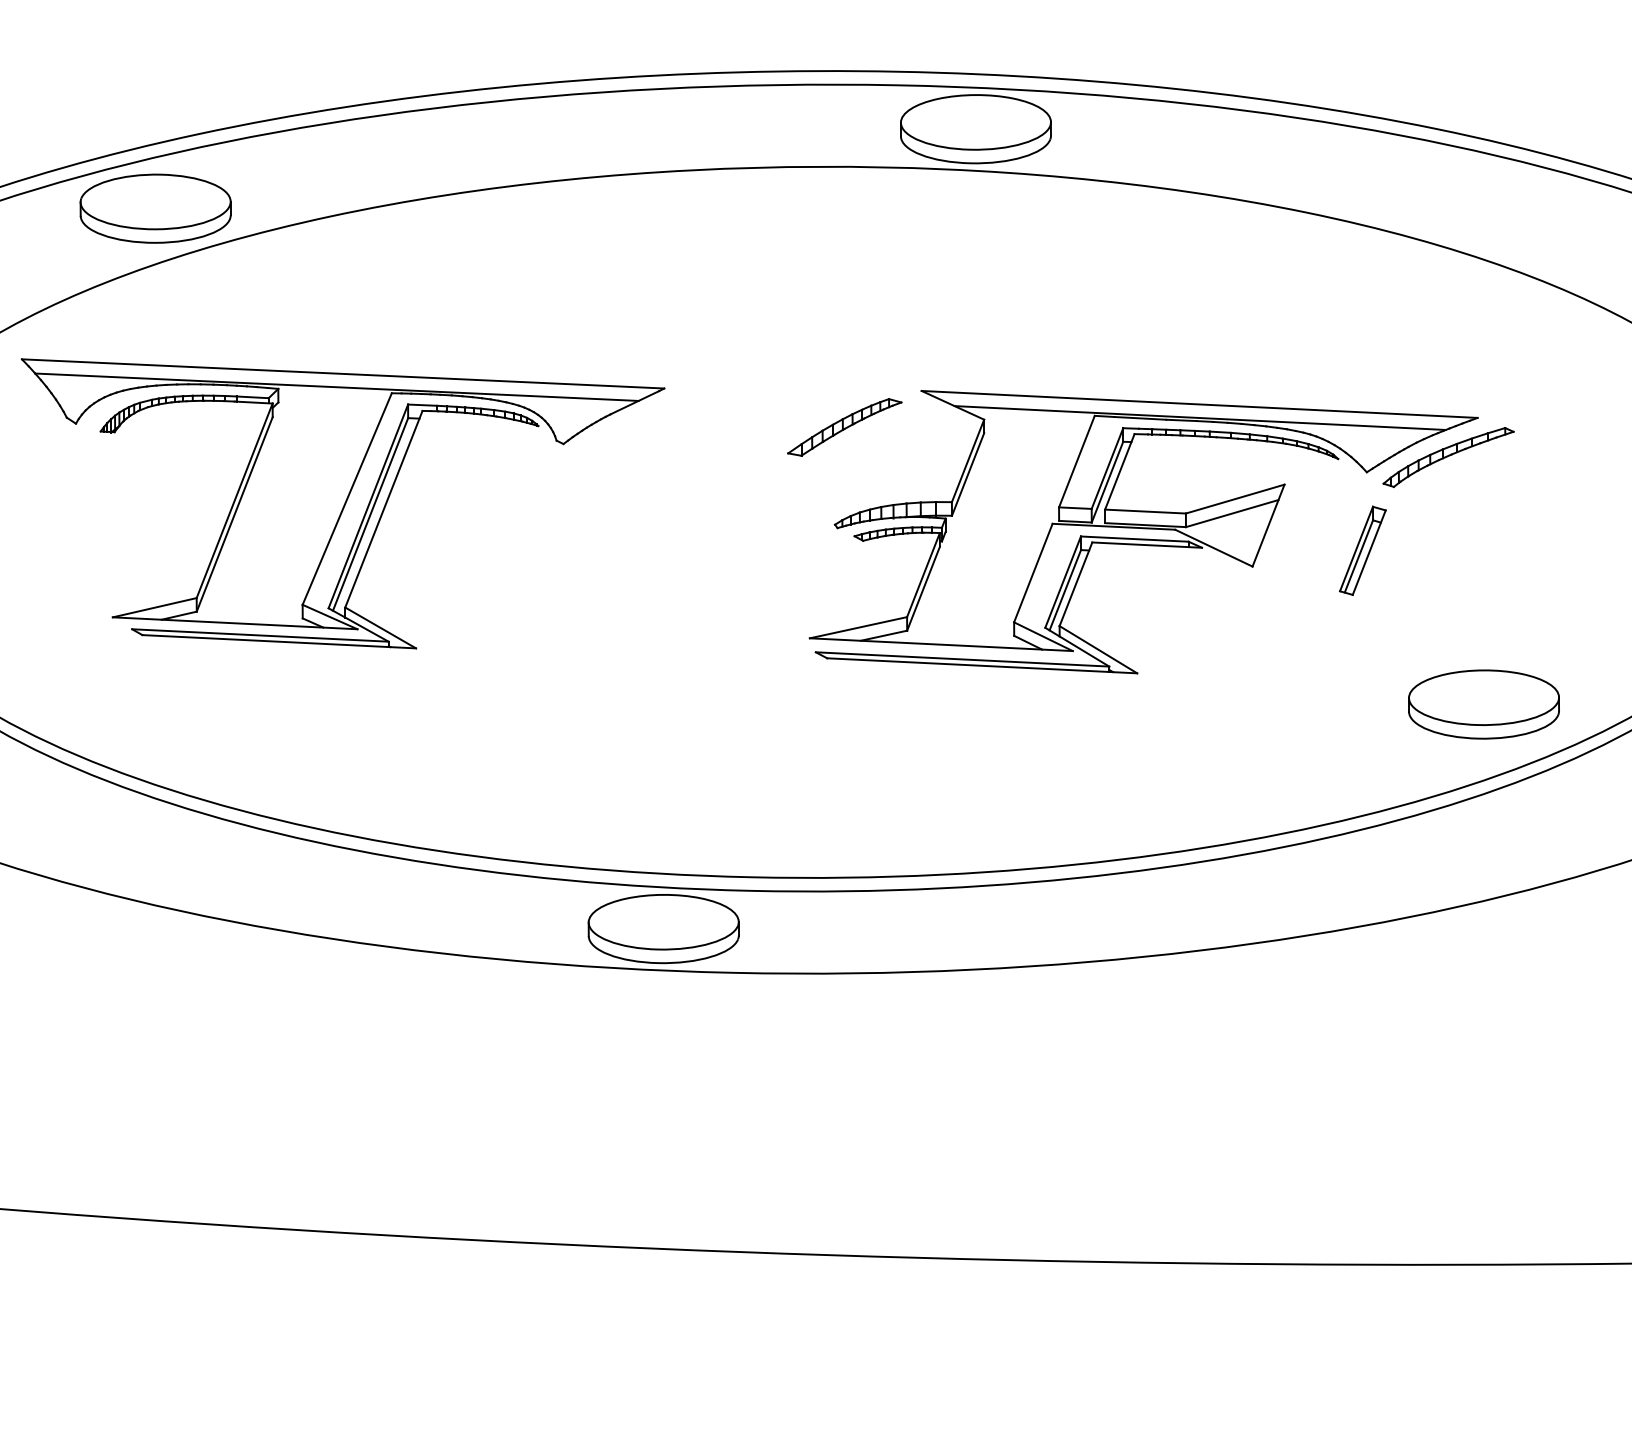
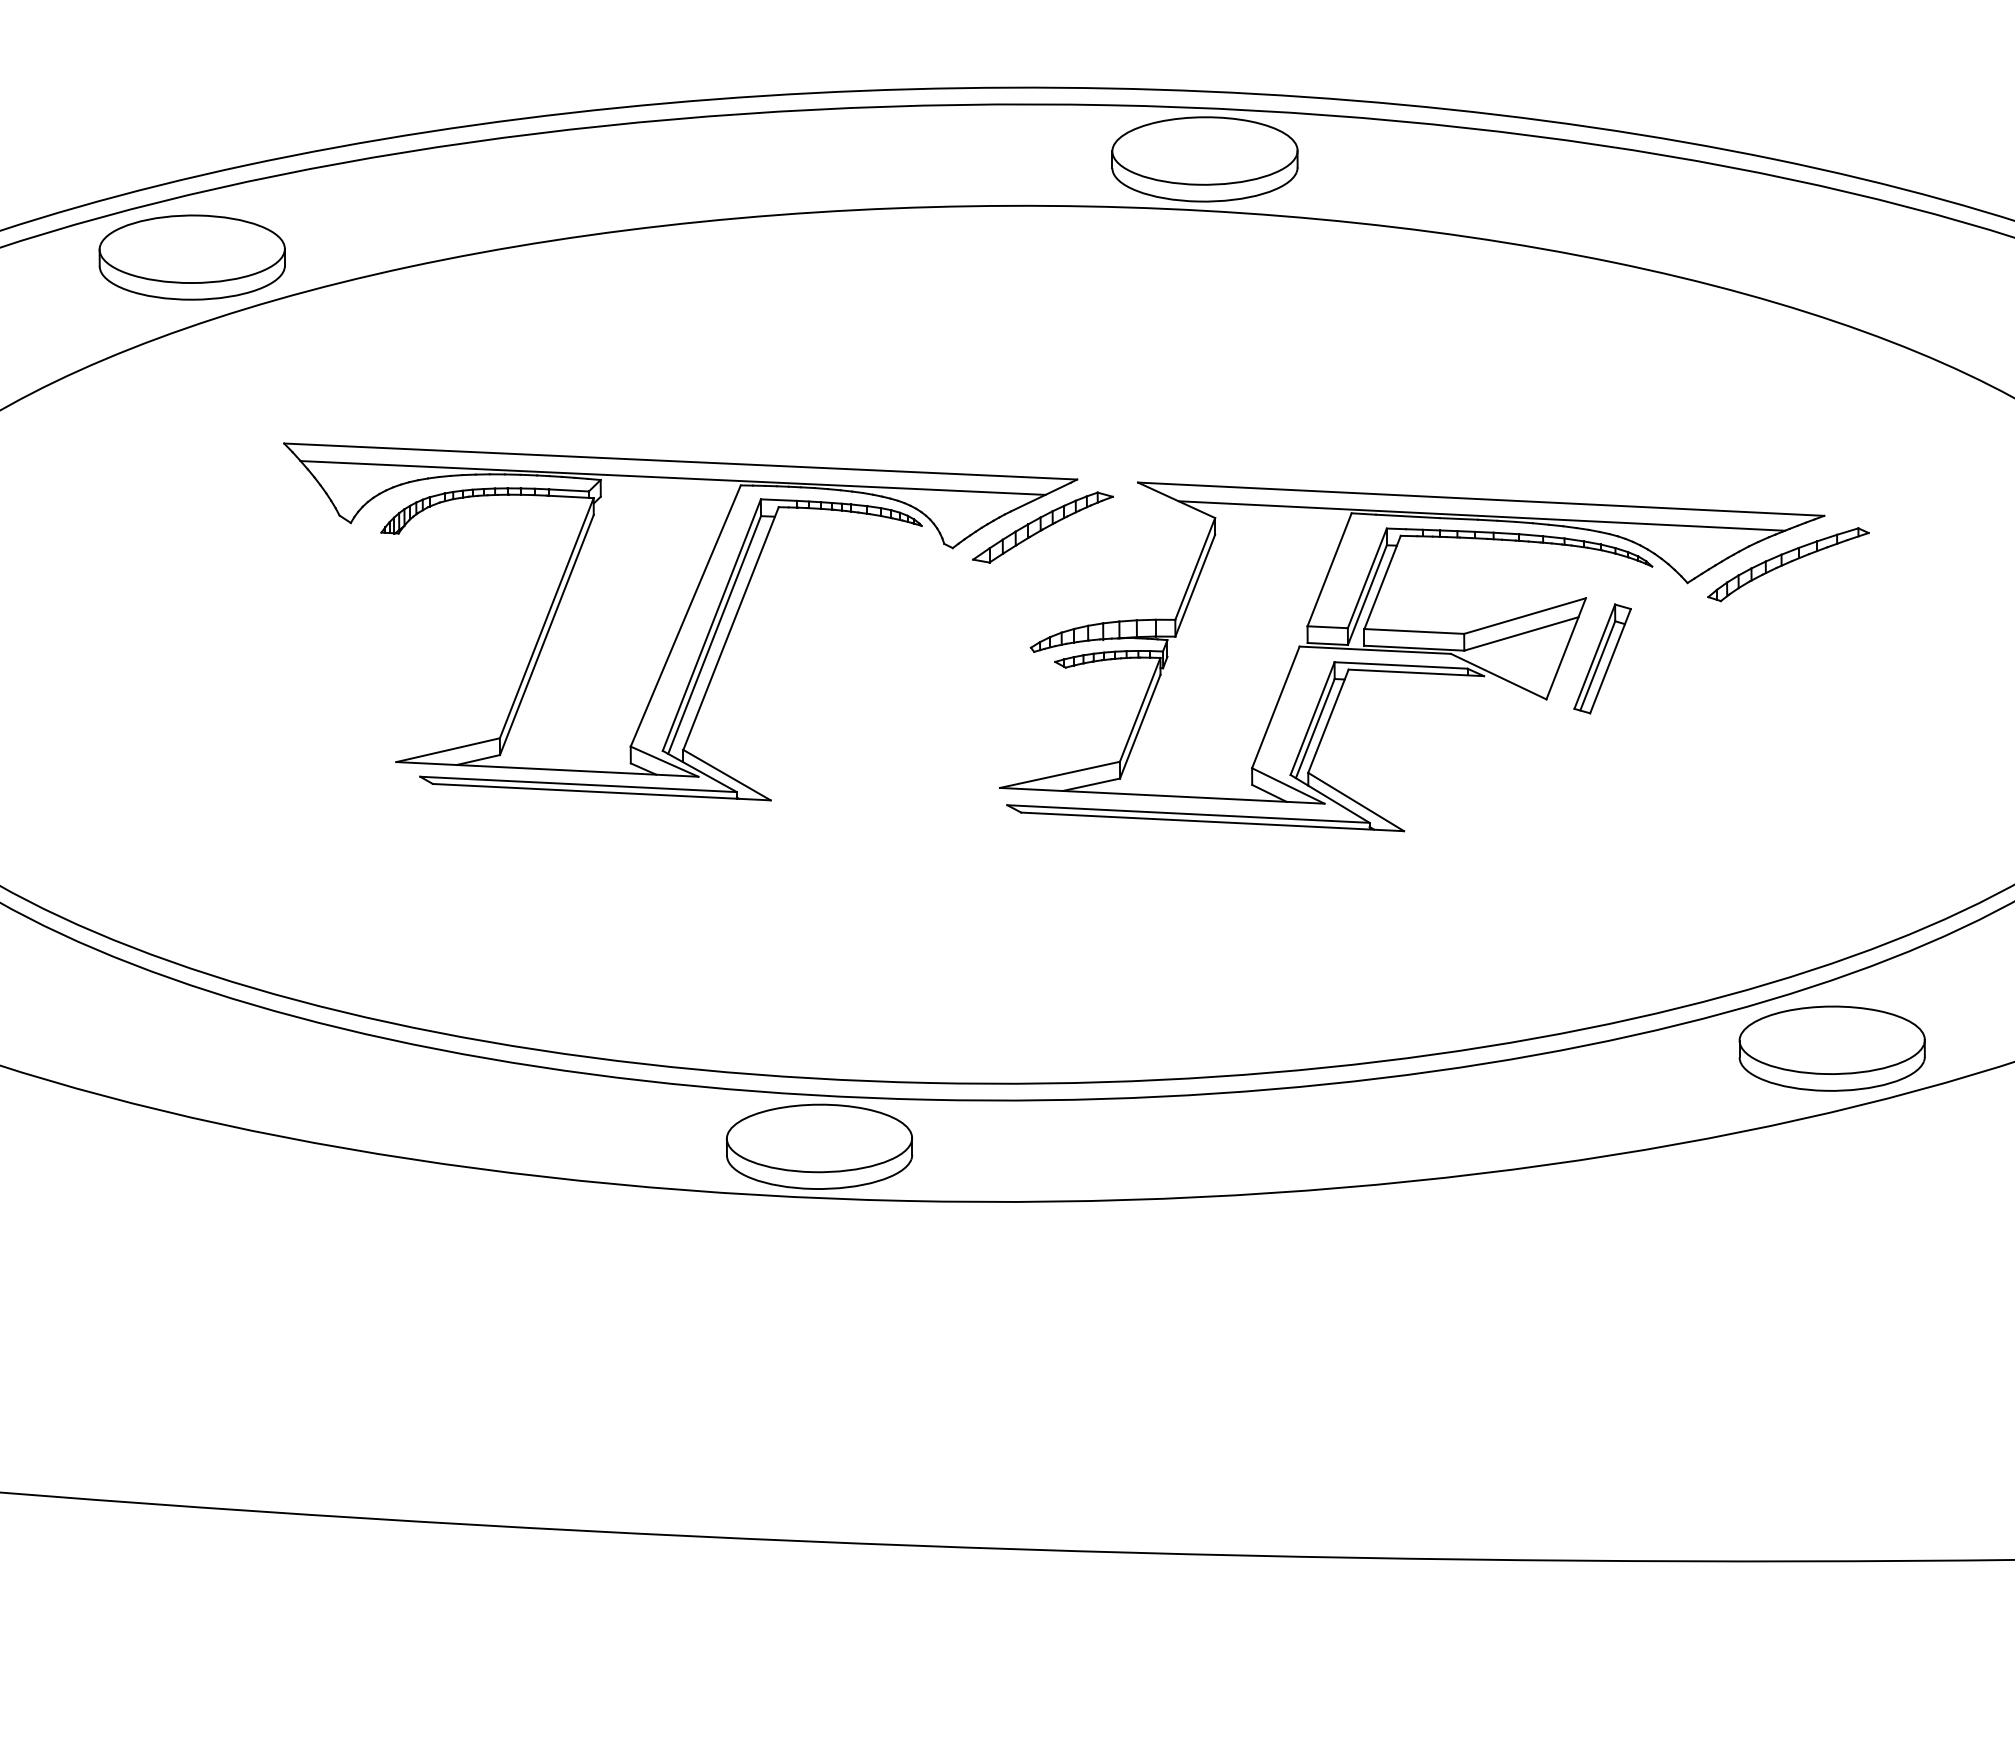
part: (342, 503) -> (680, 621), moved
part: (1362, 550) -> (1602, 658), moved
part: (1483, 704) -> (1831, 1048), moved

